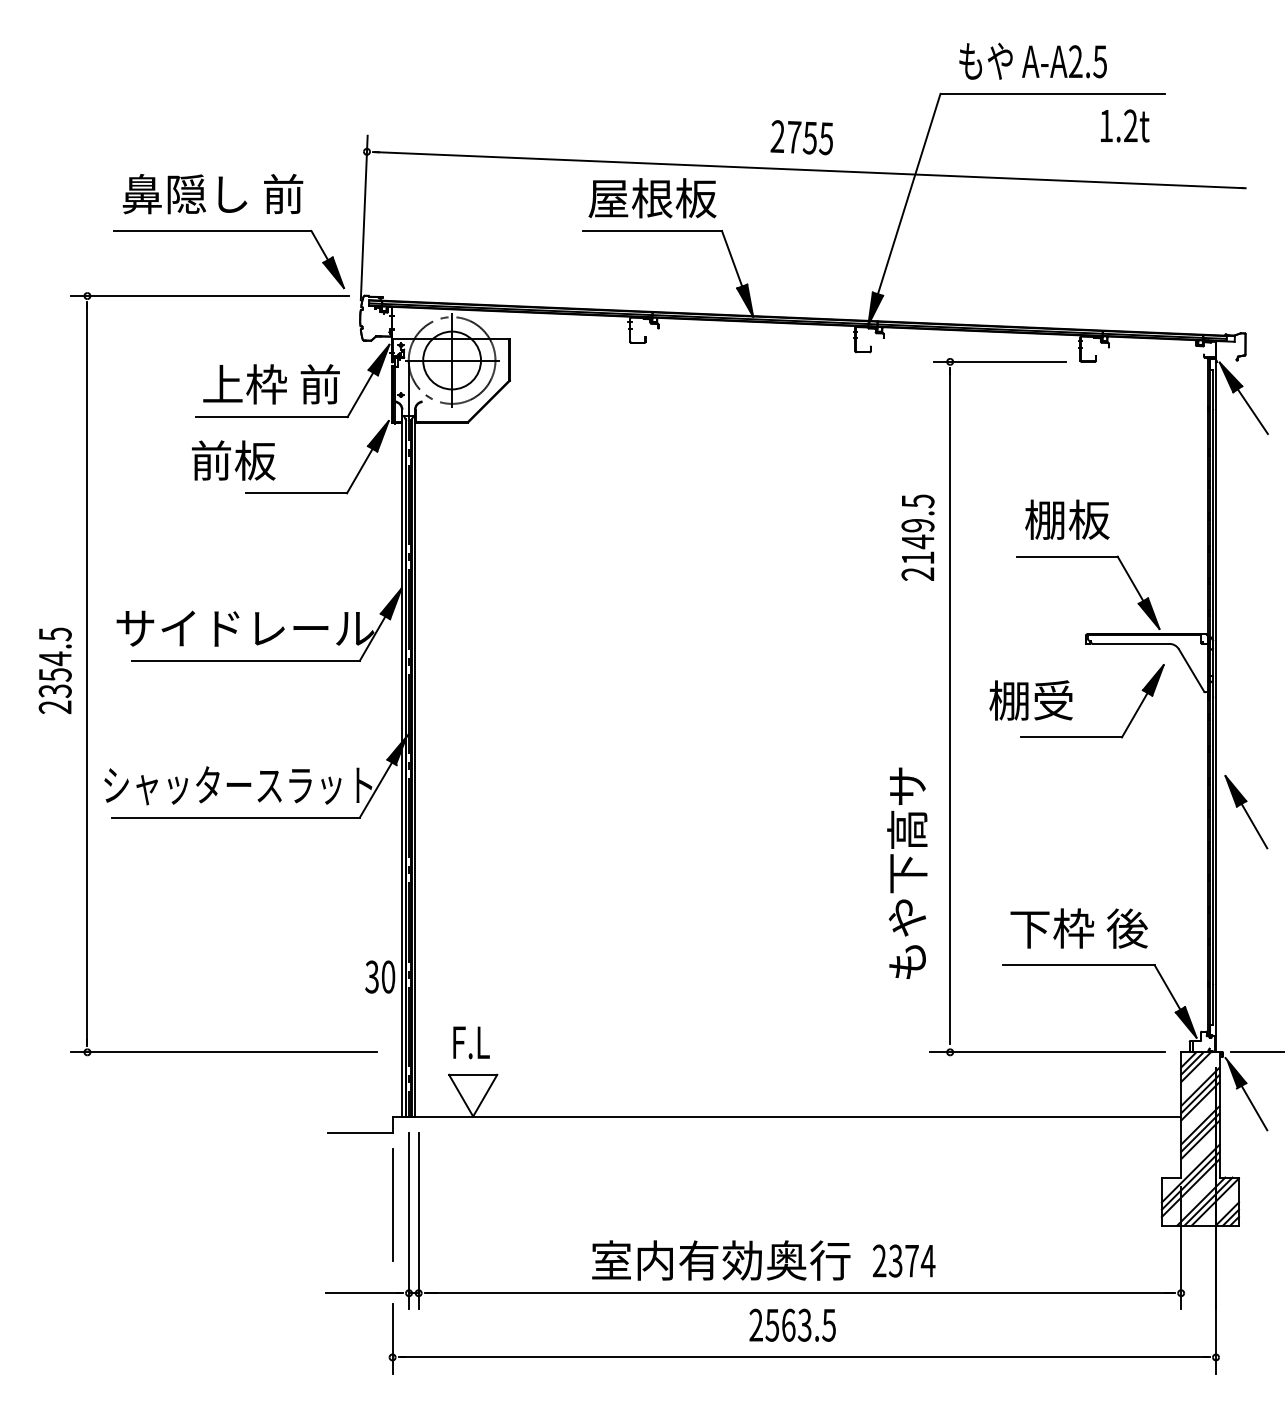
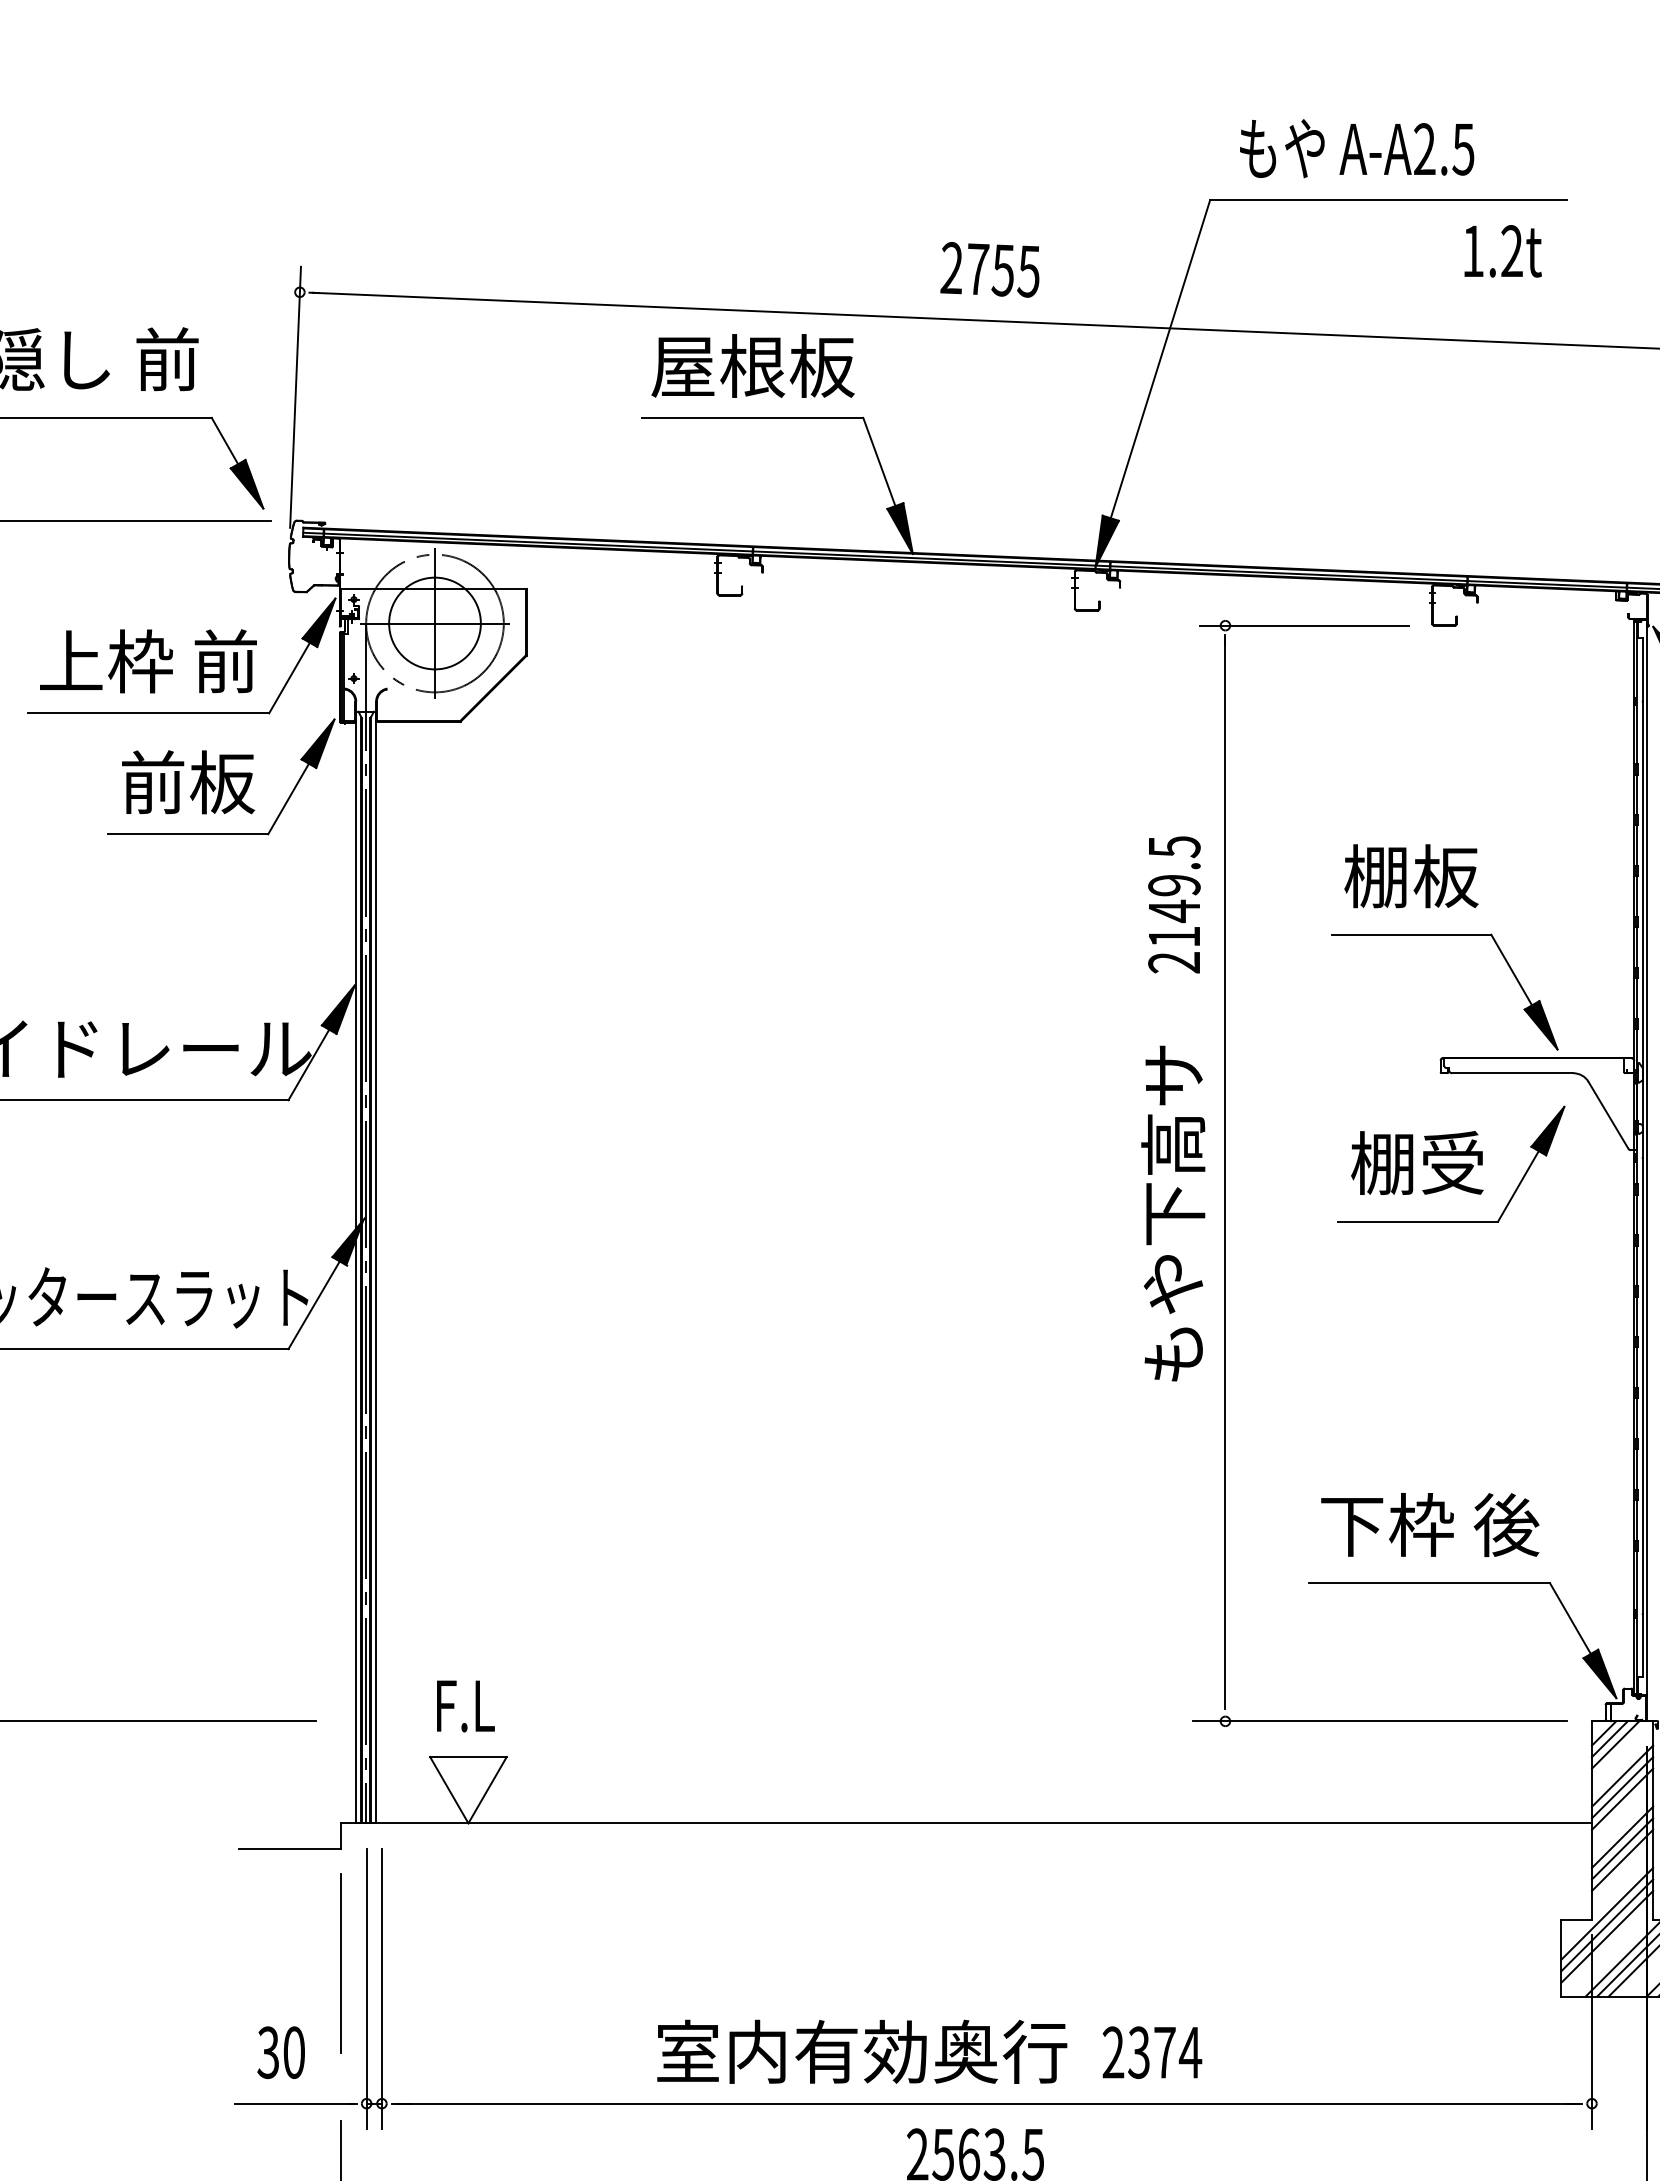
text: (233, 460) -> (188, 782), moved
text: (1030, 700) -> (1416, 1163), moved
text: (907, 872) -> (1173, 1212), moved
text: (380, 976) -> (281, 2051), moved

